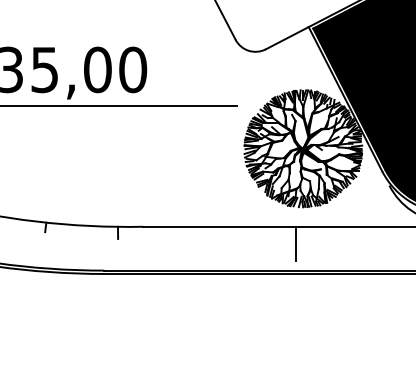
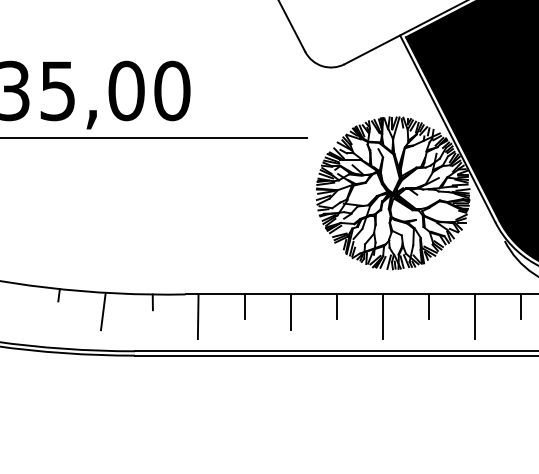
line: (188, 236) -> (244, 306), added
line: (260, 236) -> (337, 306), added
line: (331, 236) -> (429, 306), added
line: (401, 236) -> (520, 306), added
line: (79, 239) -> (102, 311), added
line: (224, 240) -> (291, 312), added
line: (152, 243) -> (197, 316), added
line: (366, 243) -> (474, 316), added

